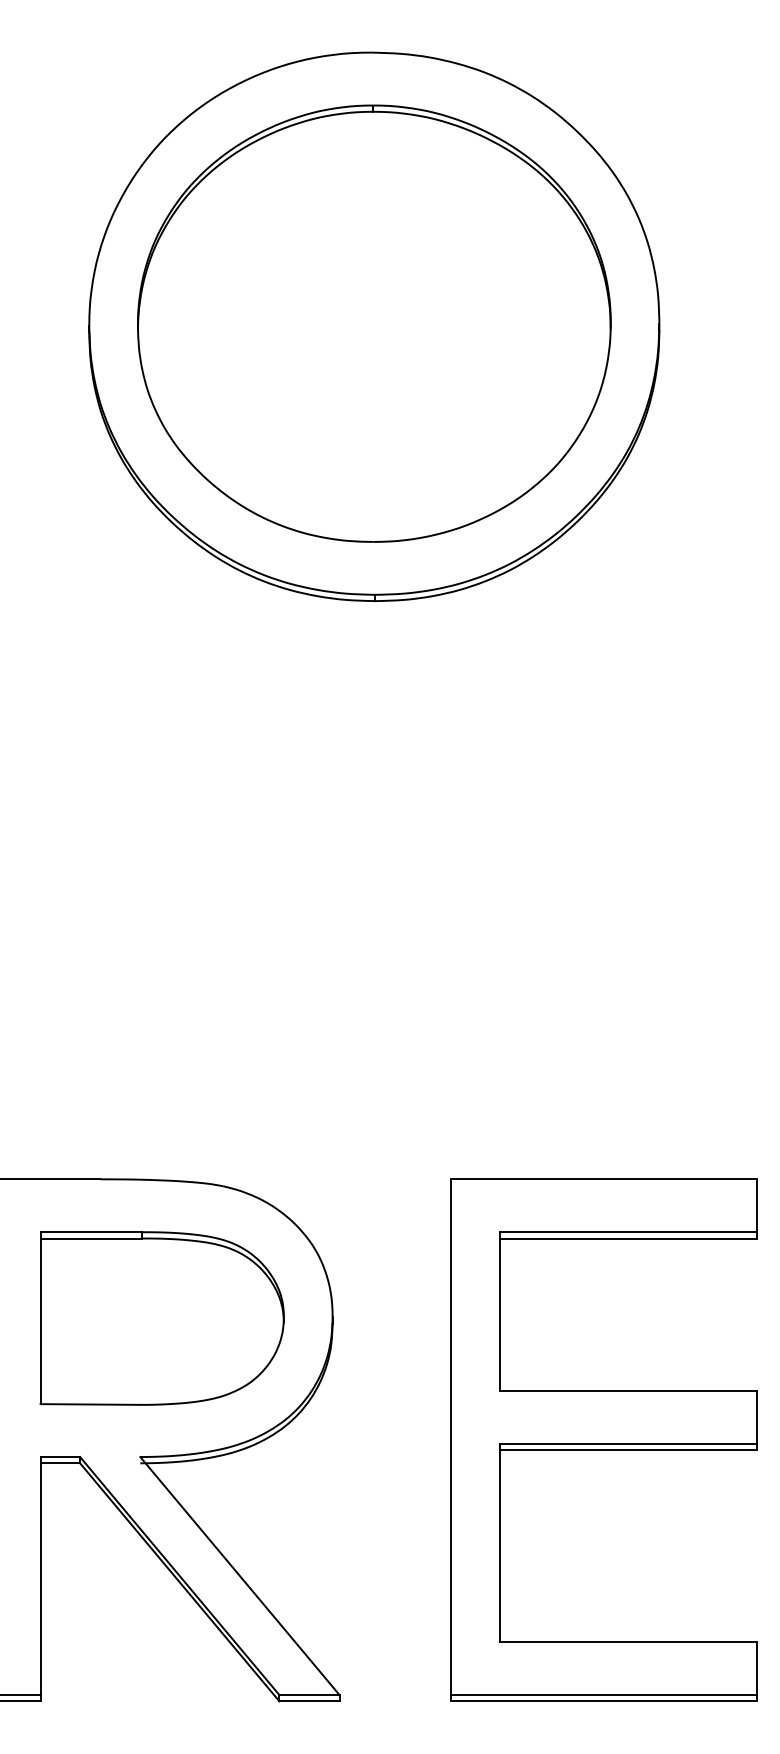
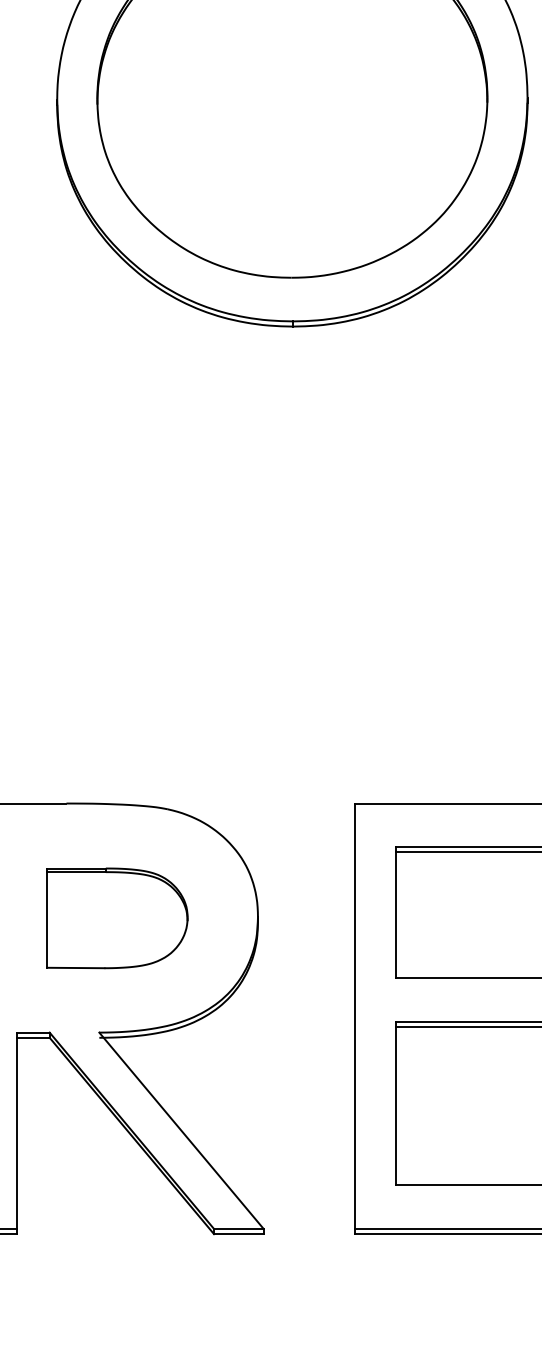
part: (161, 1318) -> (116, 918), size x0.7

